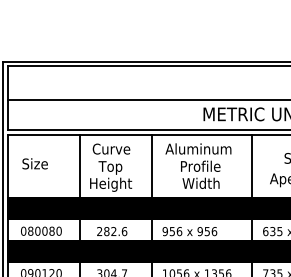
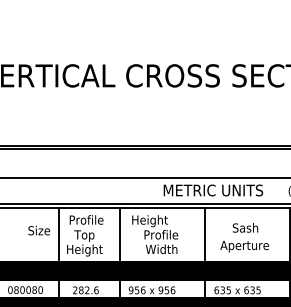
text: (112, 148) -> (86, 219), Curve -> Profile
text: (198, 150) -> (159, 221), Aluminum -> Height
text: (35, 163) -> (39, 230), moved

